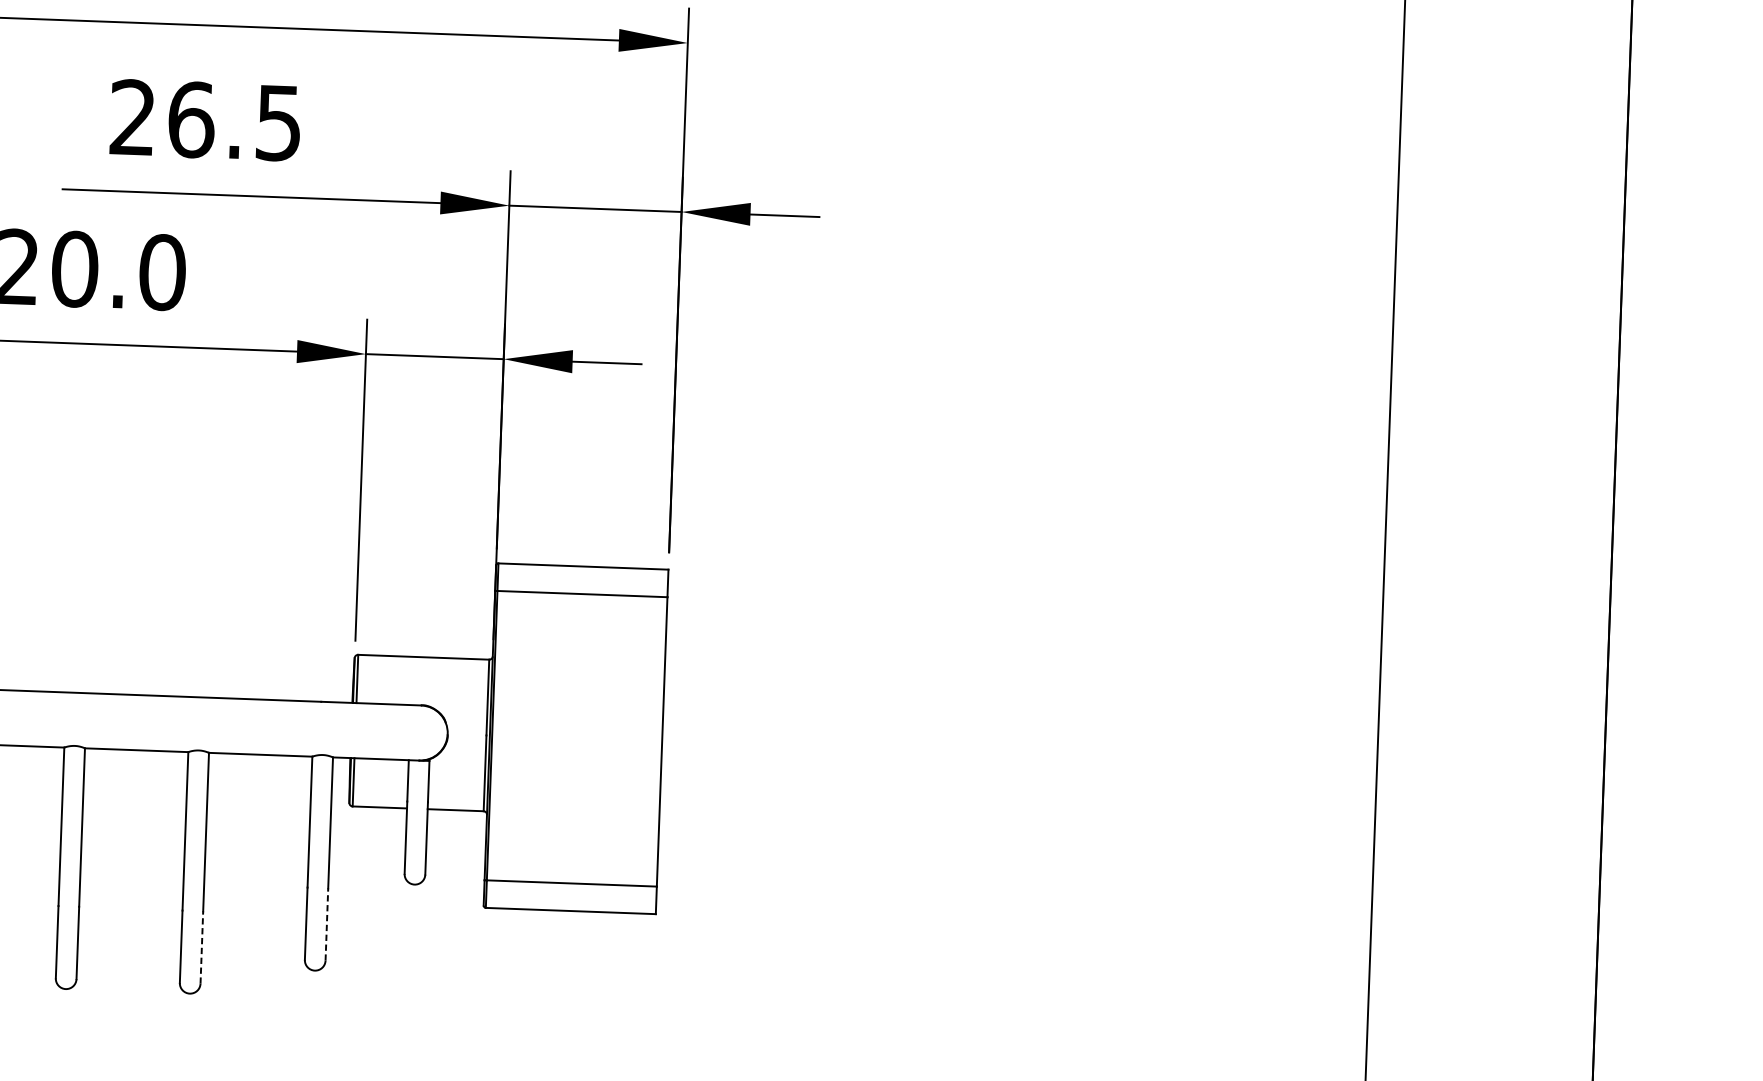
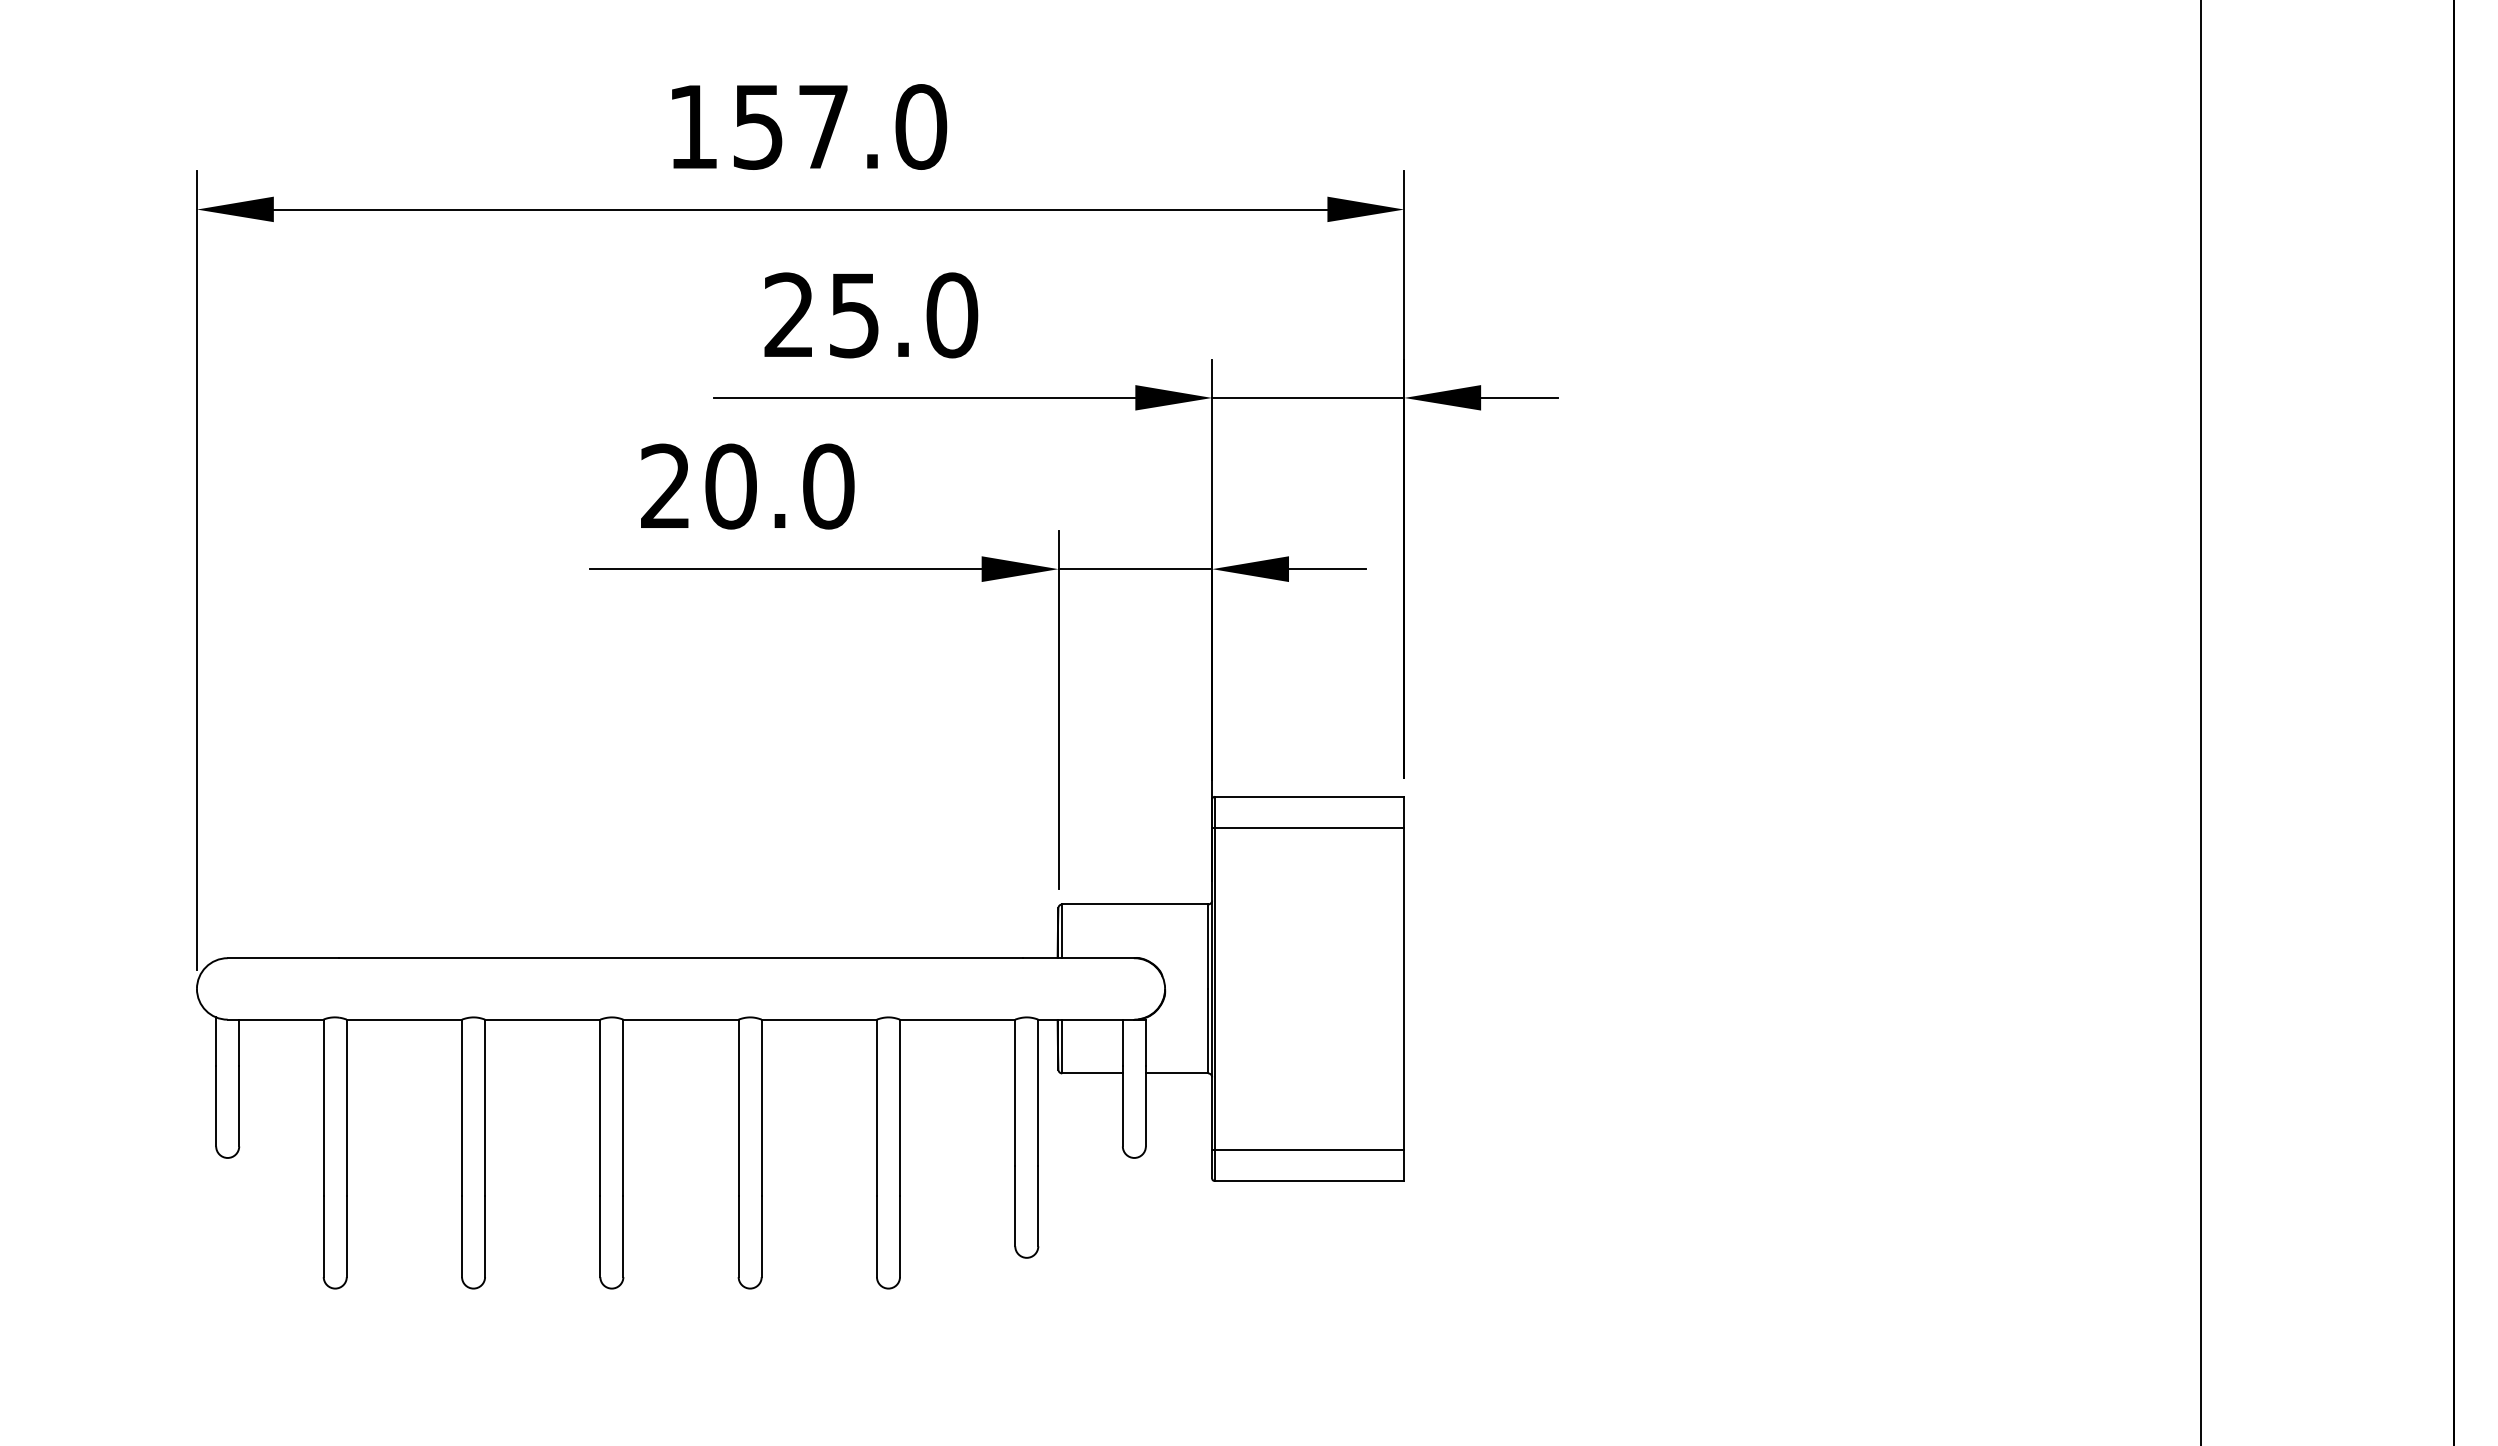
text: (235, 121) -> (903, 315), 26.5 -> 25.0
line: (327, 924) -> (1038, 1205), dashed -> solid
line: (202, 947) -> (900, 1236), dashed -> solid

